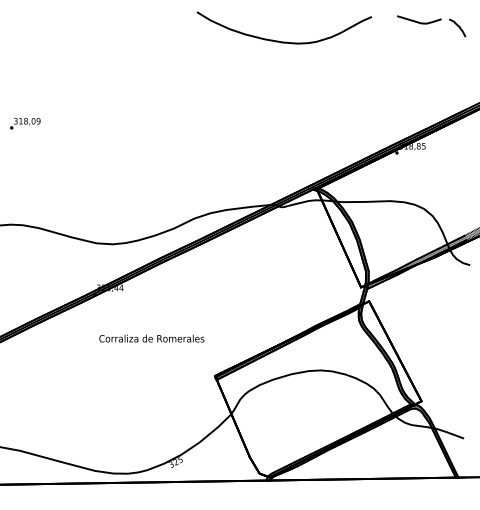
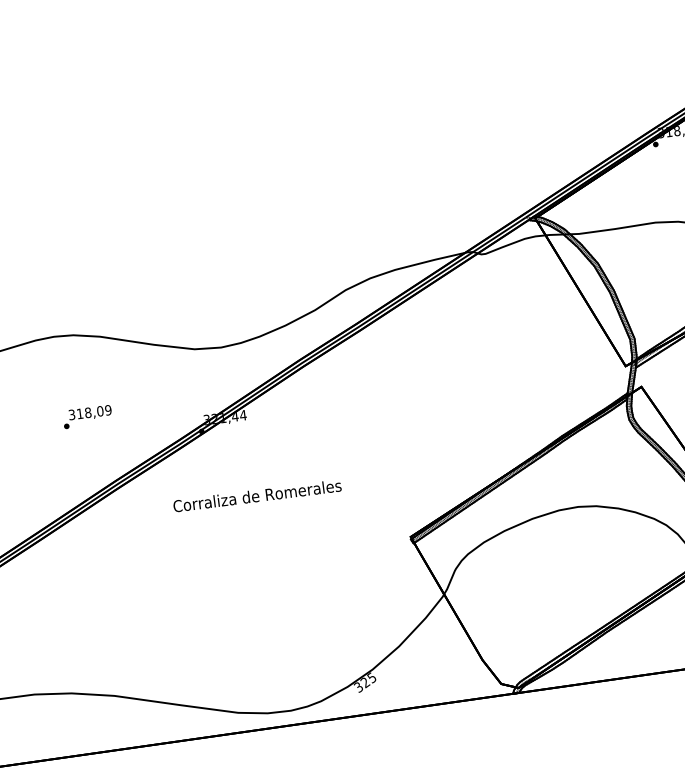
text: (25, 123) -> (87, 416), moved
text: (151, 338) -> (256, 495), moved

